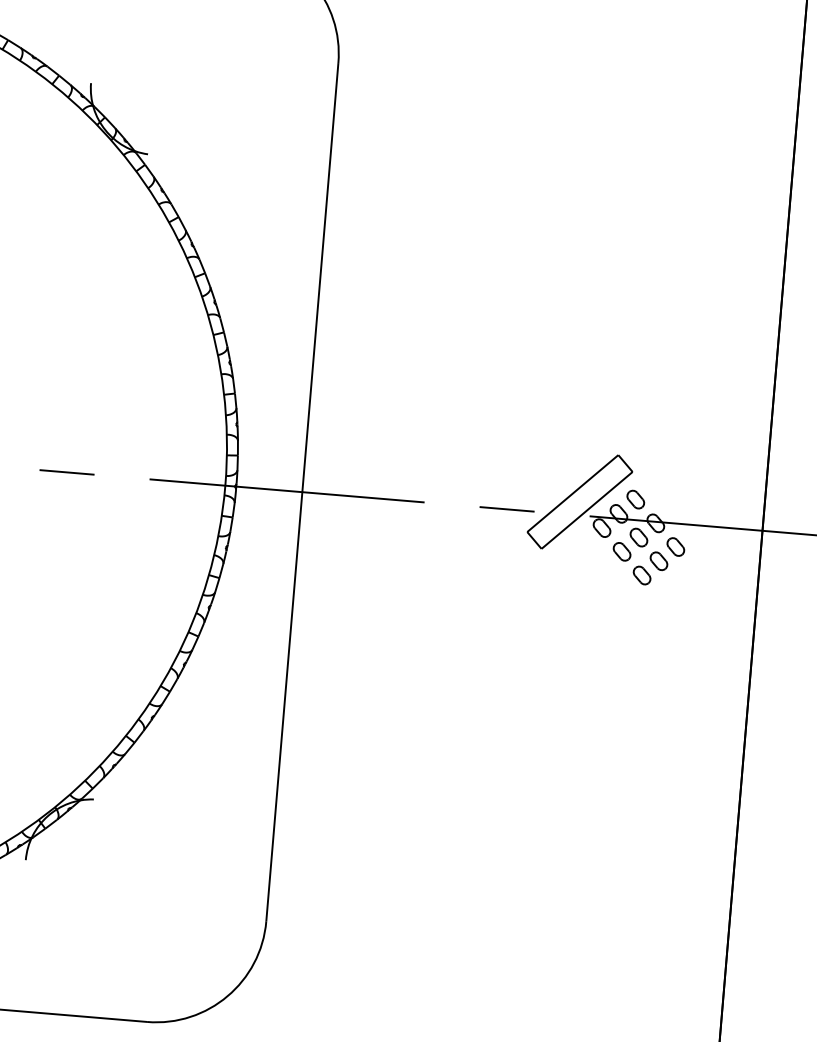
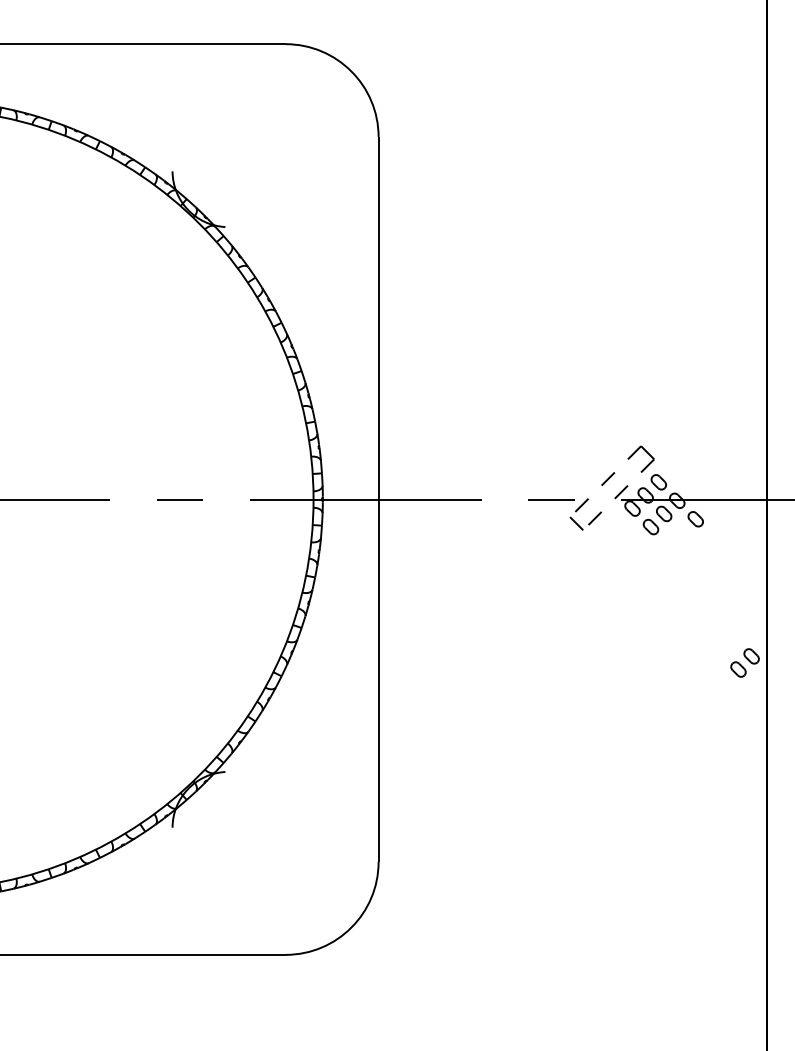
line: (572, 494) -> (605, 482), solid -> dashed
line: (586, 511) -> (618, 495), solid -> dashed
part: (649, 567) -> (744, 662), moved

